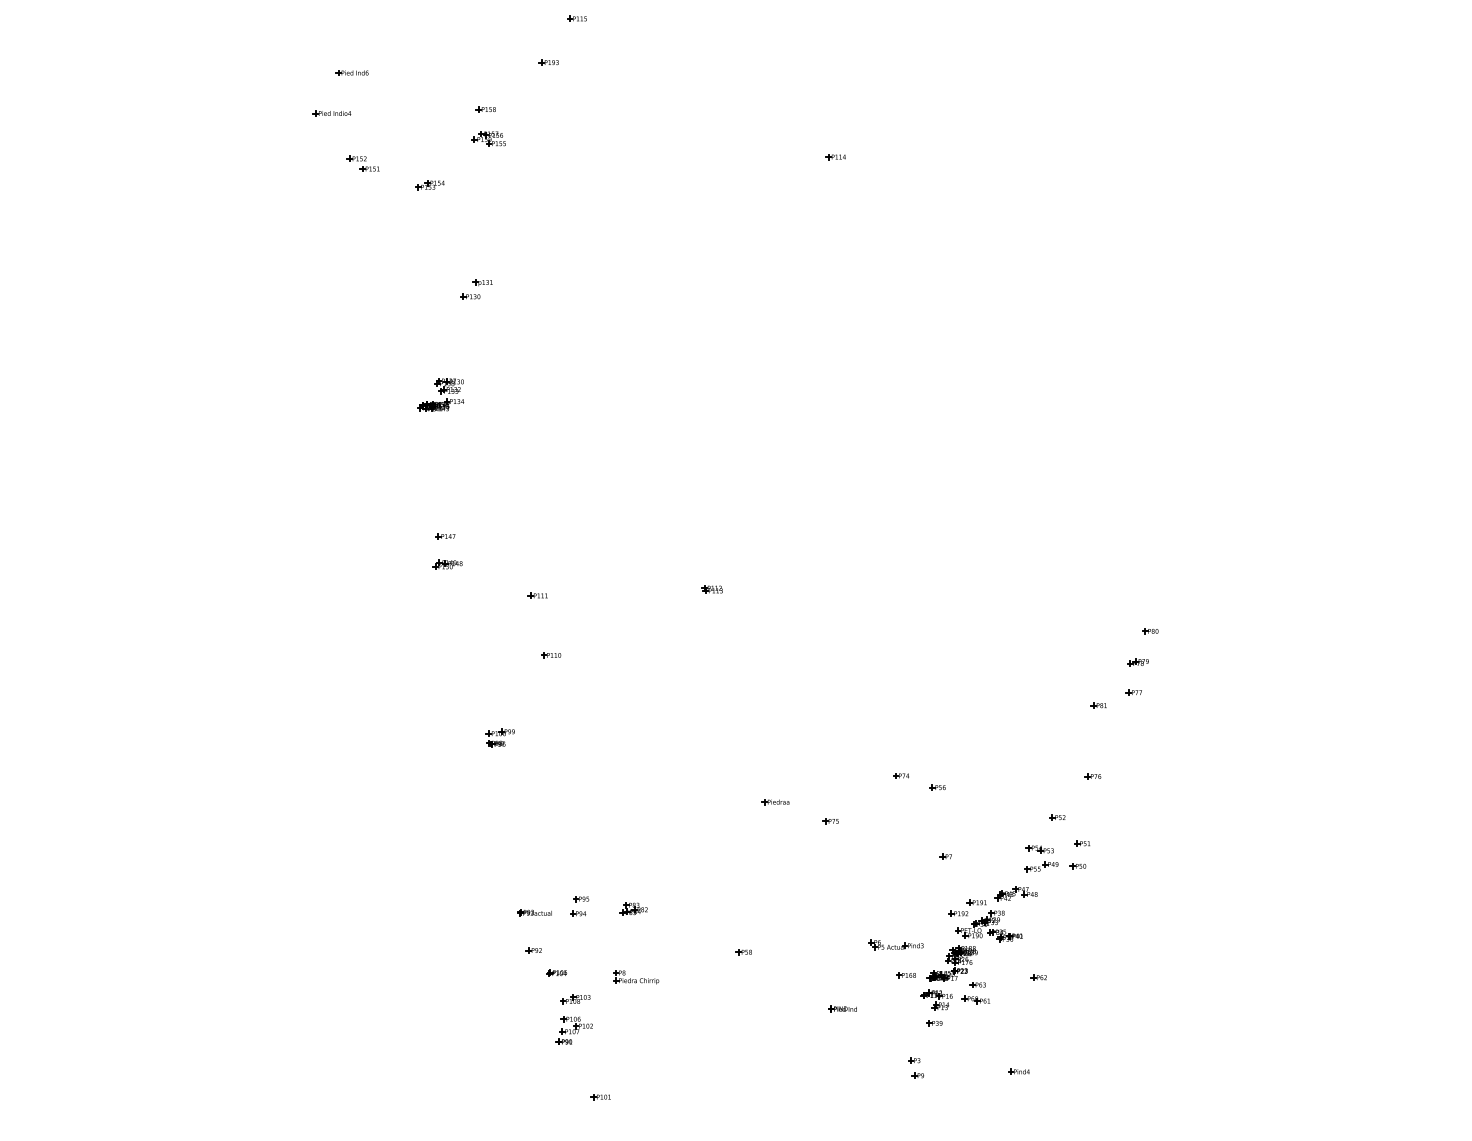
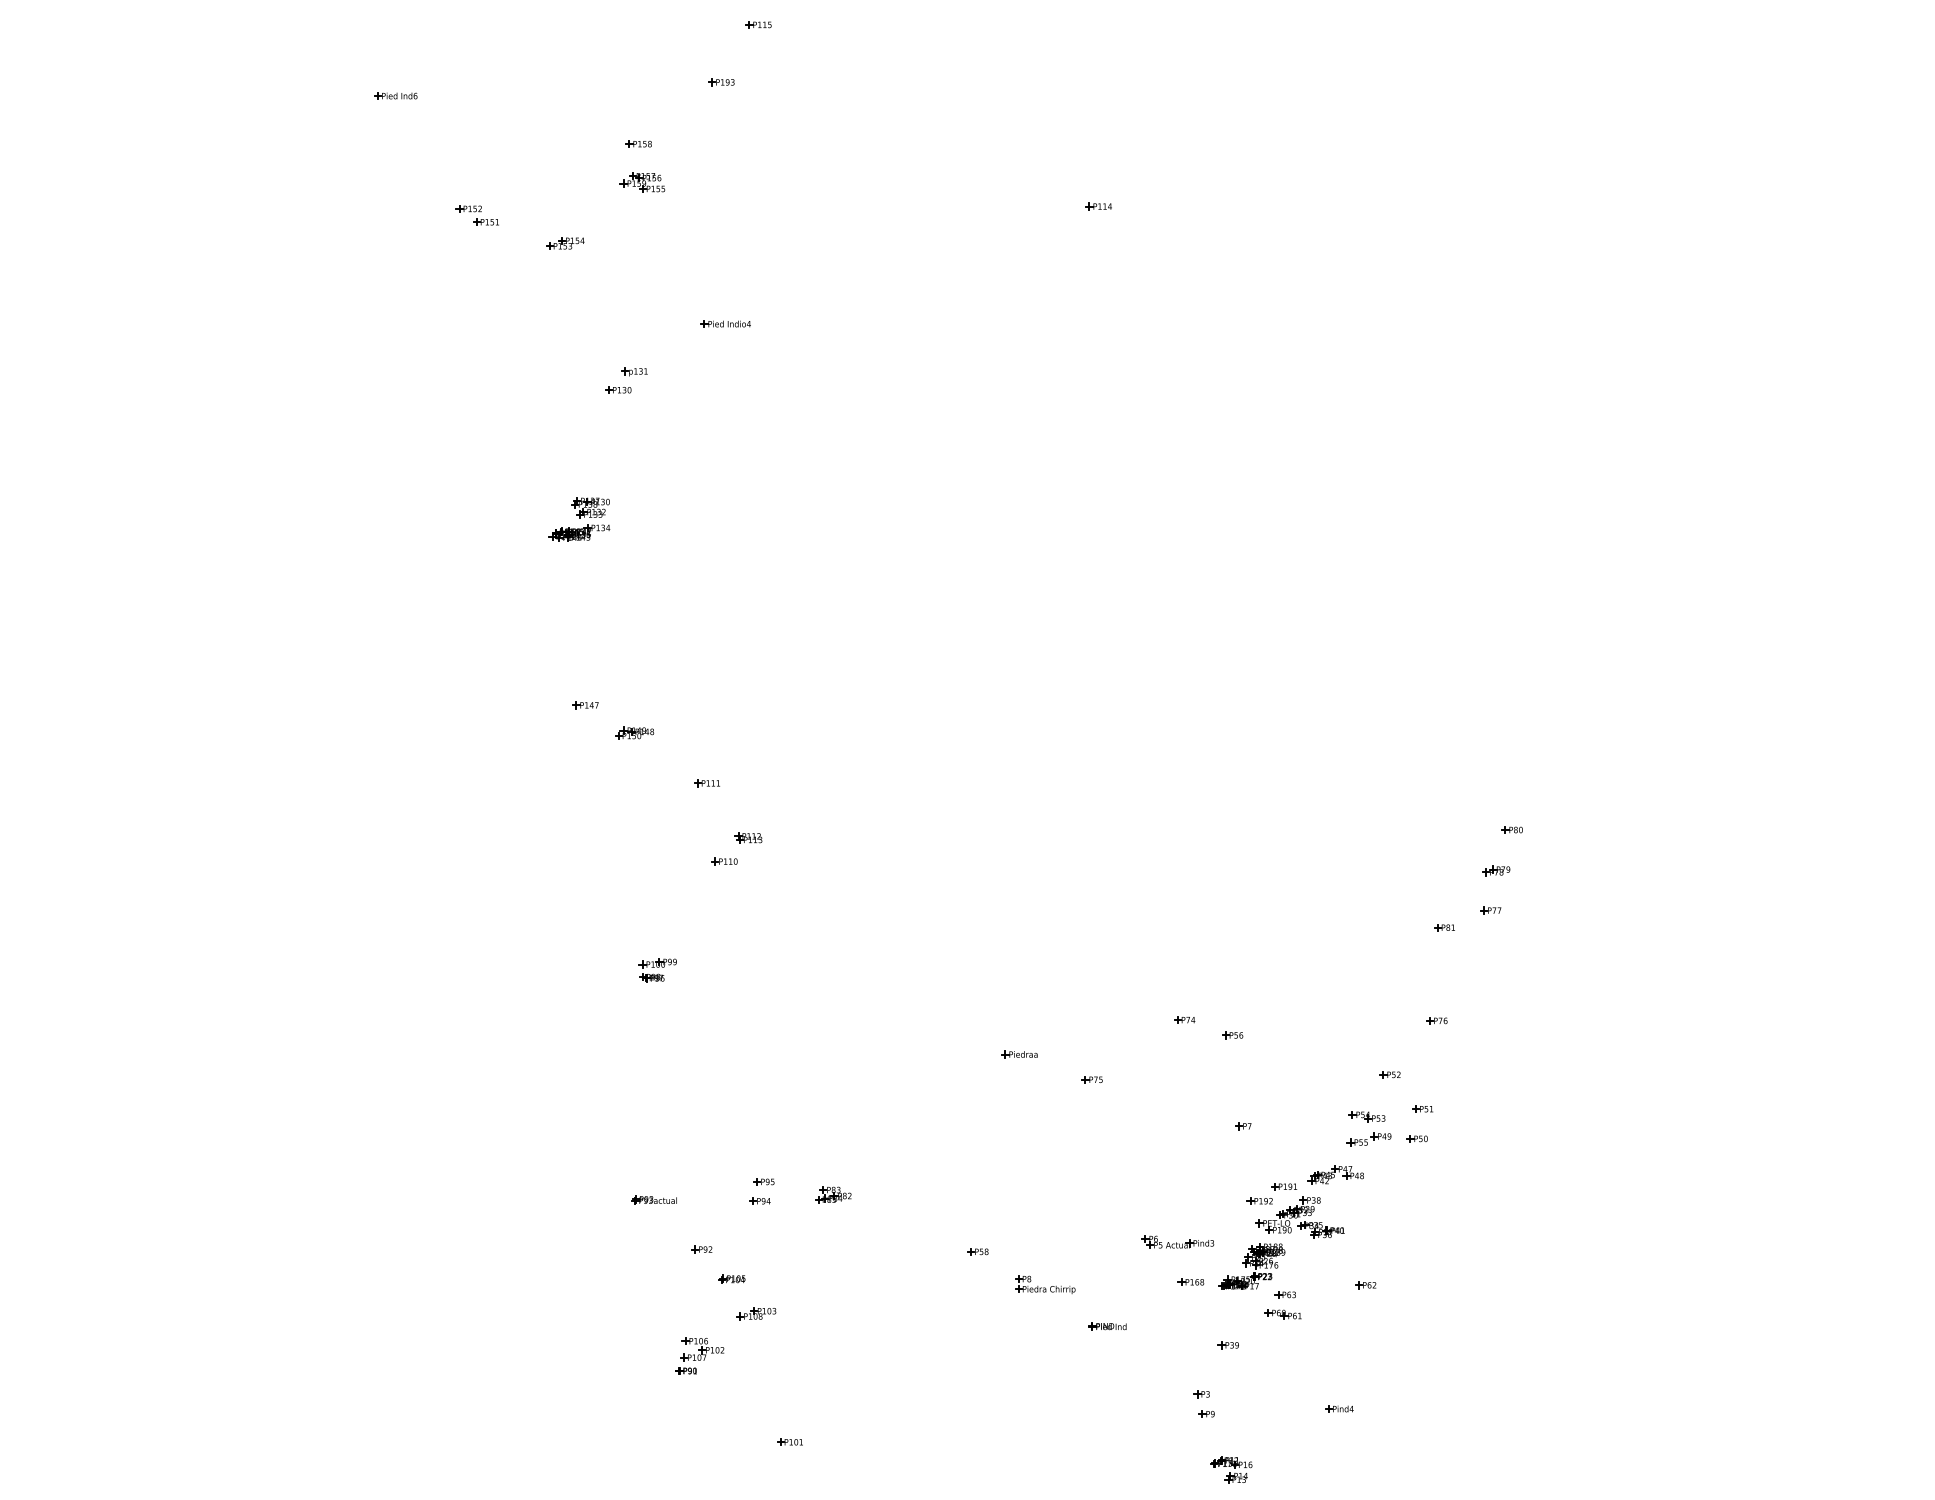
part: (351, 72) -> (395, 95), moved
part: (331, 113) -> (724, 324), moved
part: (447, 564) -> (634, 732), moved
part: (711, 589) -> (747, 838), moved
part: (534, 912) -> (653, 1199), moved
part: (636, 977) -> (1045, 1285), moved
part: (936, 999) -> (1231, 1469), moved
part: (573, 1030) -> (698, 1355), moved

